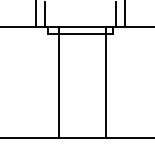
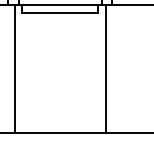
line: (59, 82) -> (15, 69), moved
line: (105, 82) -> (105, 69), moved

